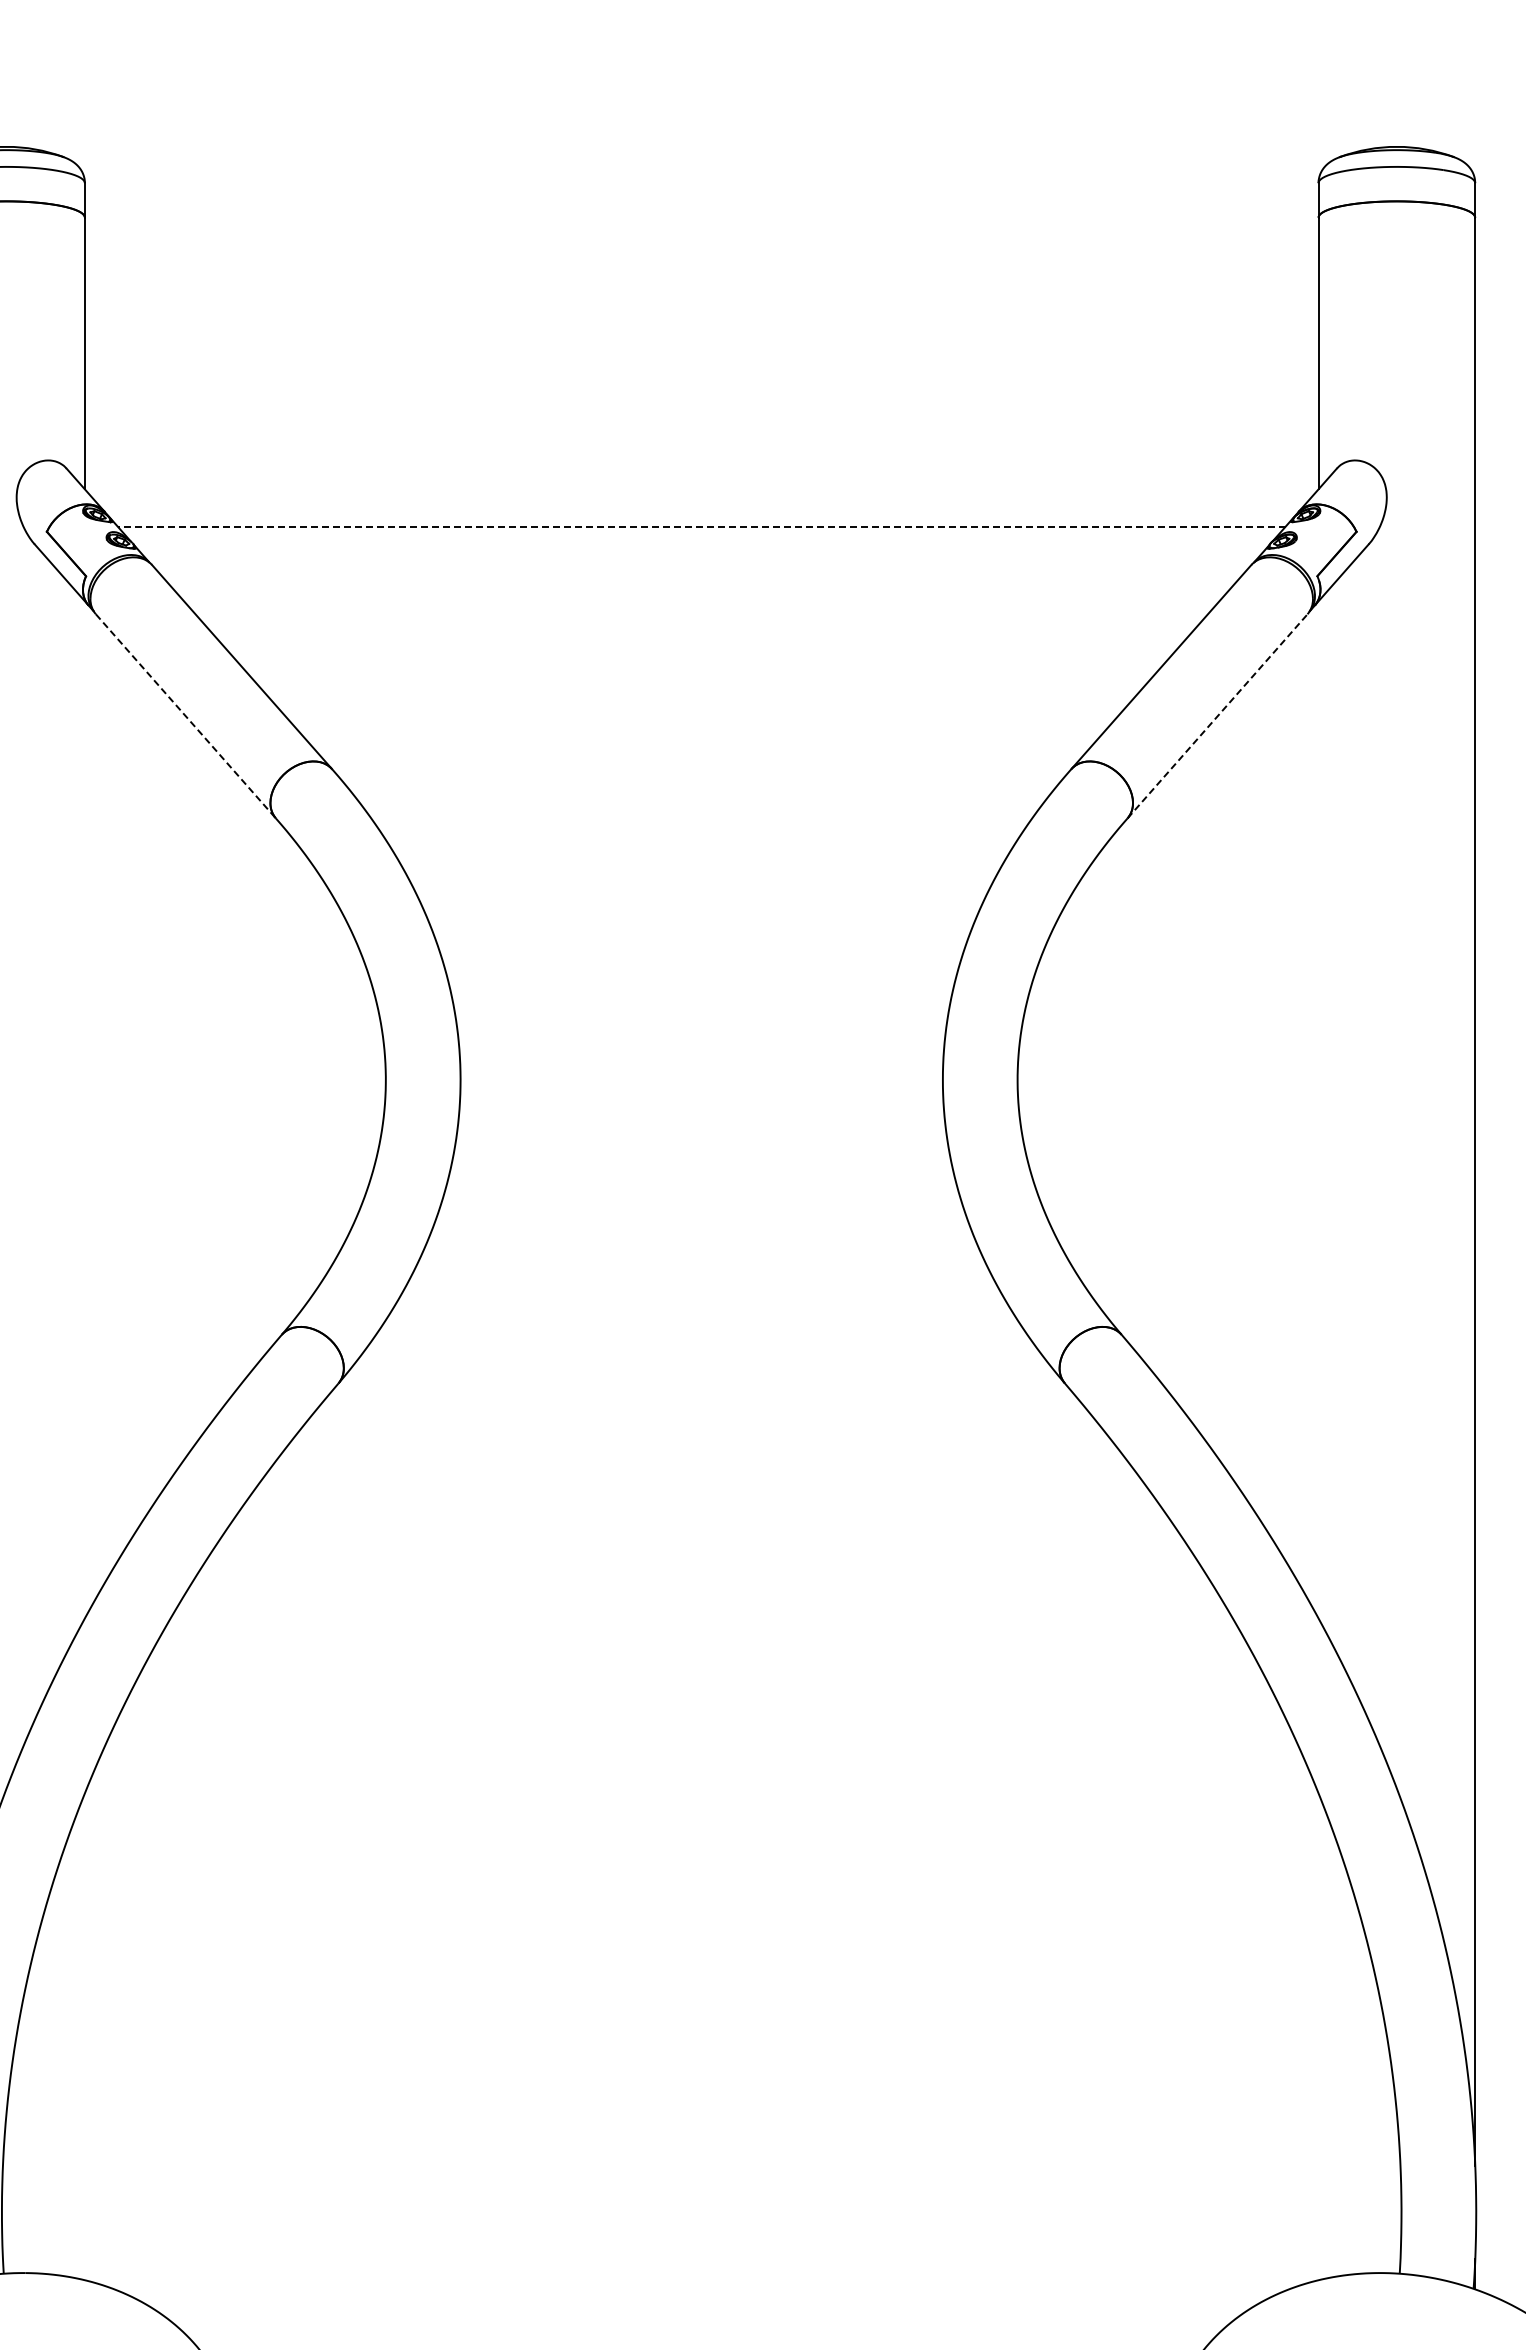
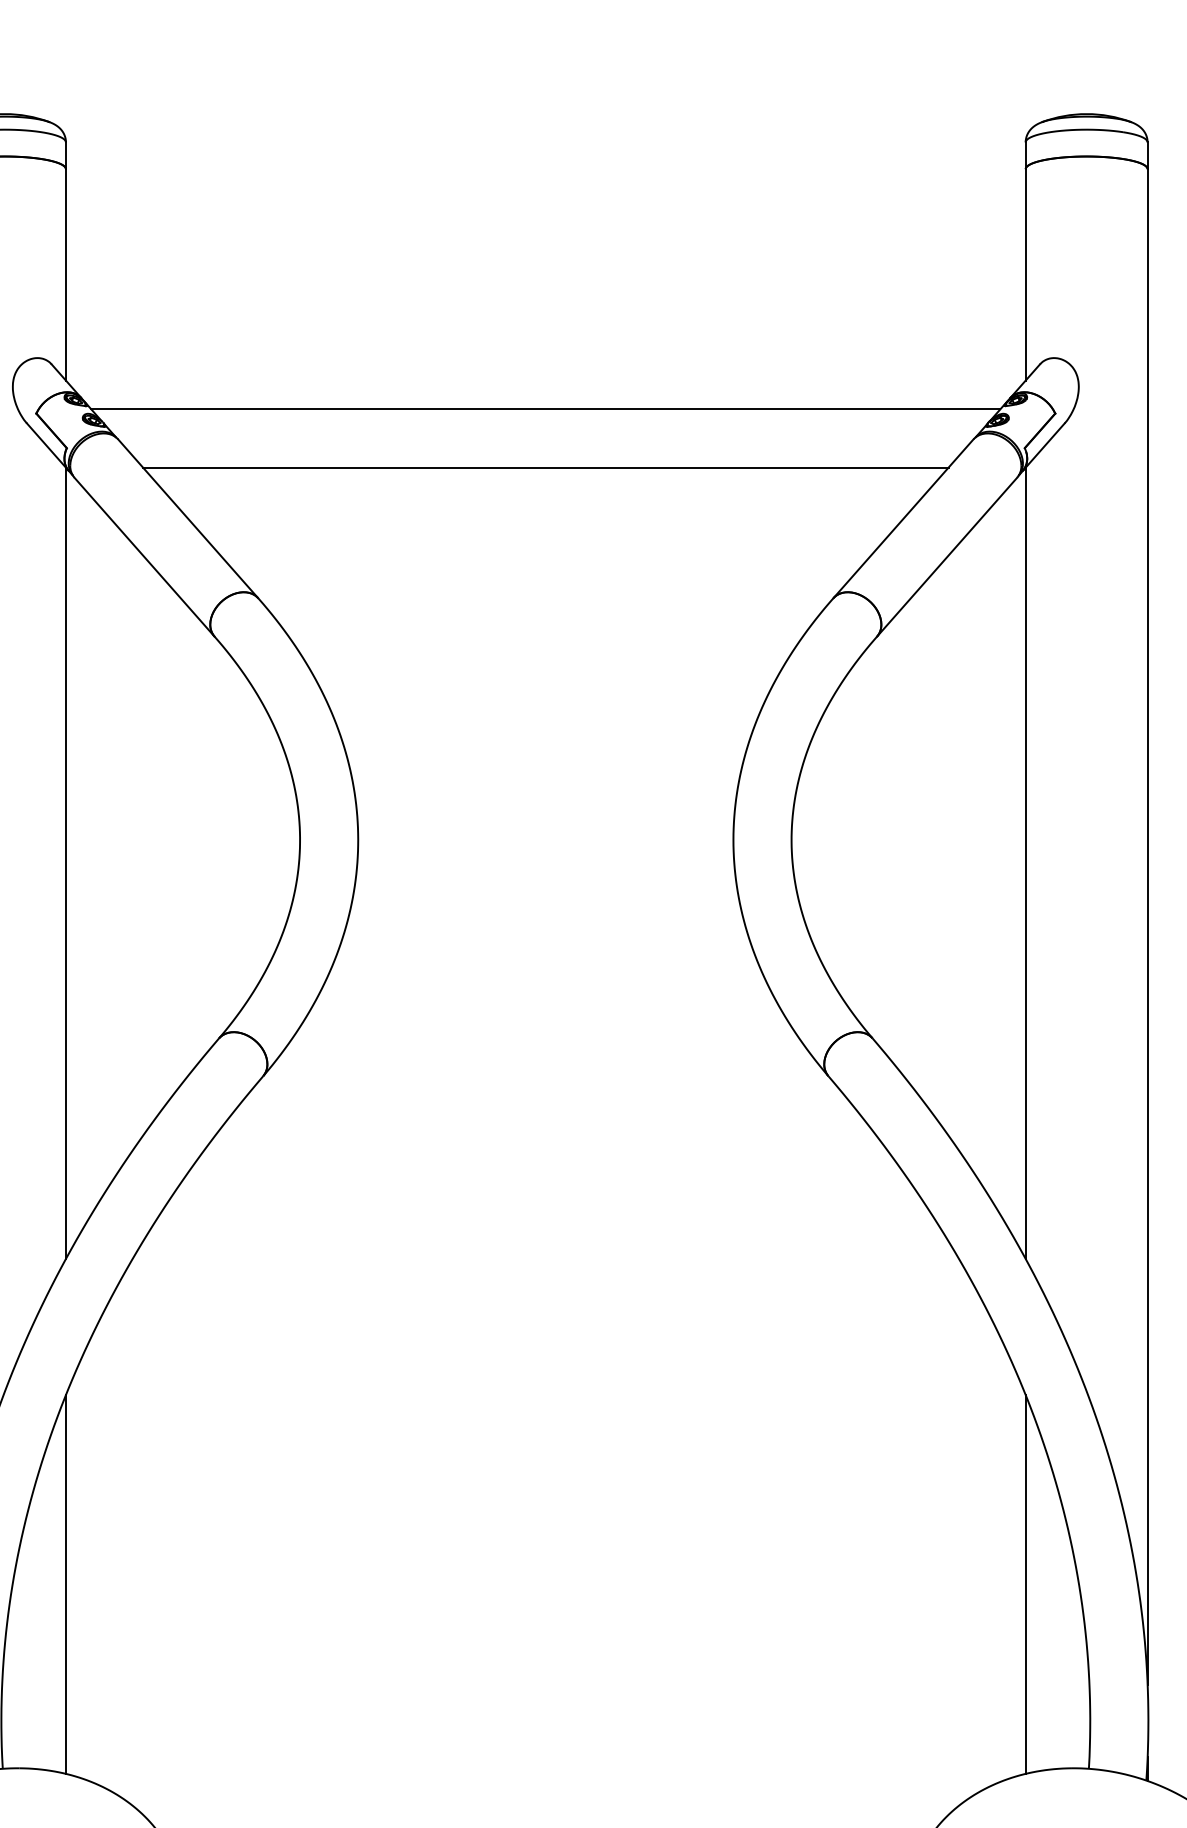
line: (701, 526) -> (545, 409), dashed -> solid
line: (701, 601) -> (545, 467), added
line: (1217, 715) -> (947, 556), dashed -> solid
line: (186, 716) -> (144, 557), dashed -> solid
line: (84, 1109) -> (65, 863), added
line: (1318, 1109) -> (1025, 863), added
line: (84, 2036) -> (65, 1584), added
line: (1318, 2036) -> (1025, 1584), added

